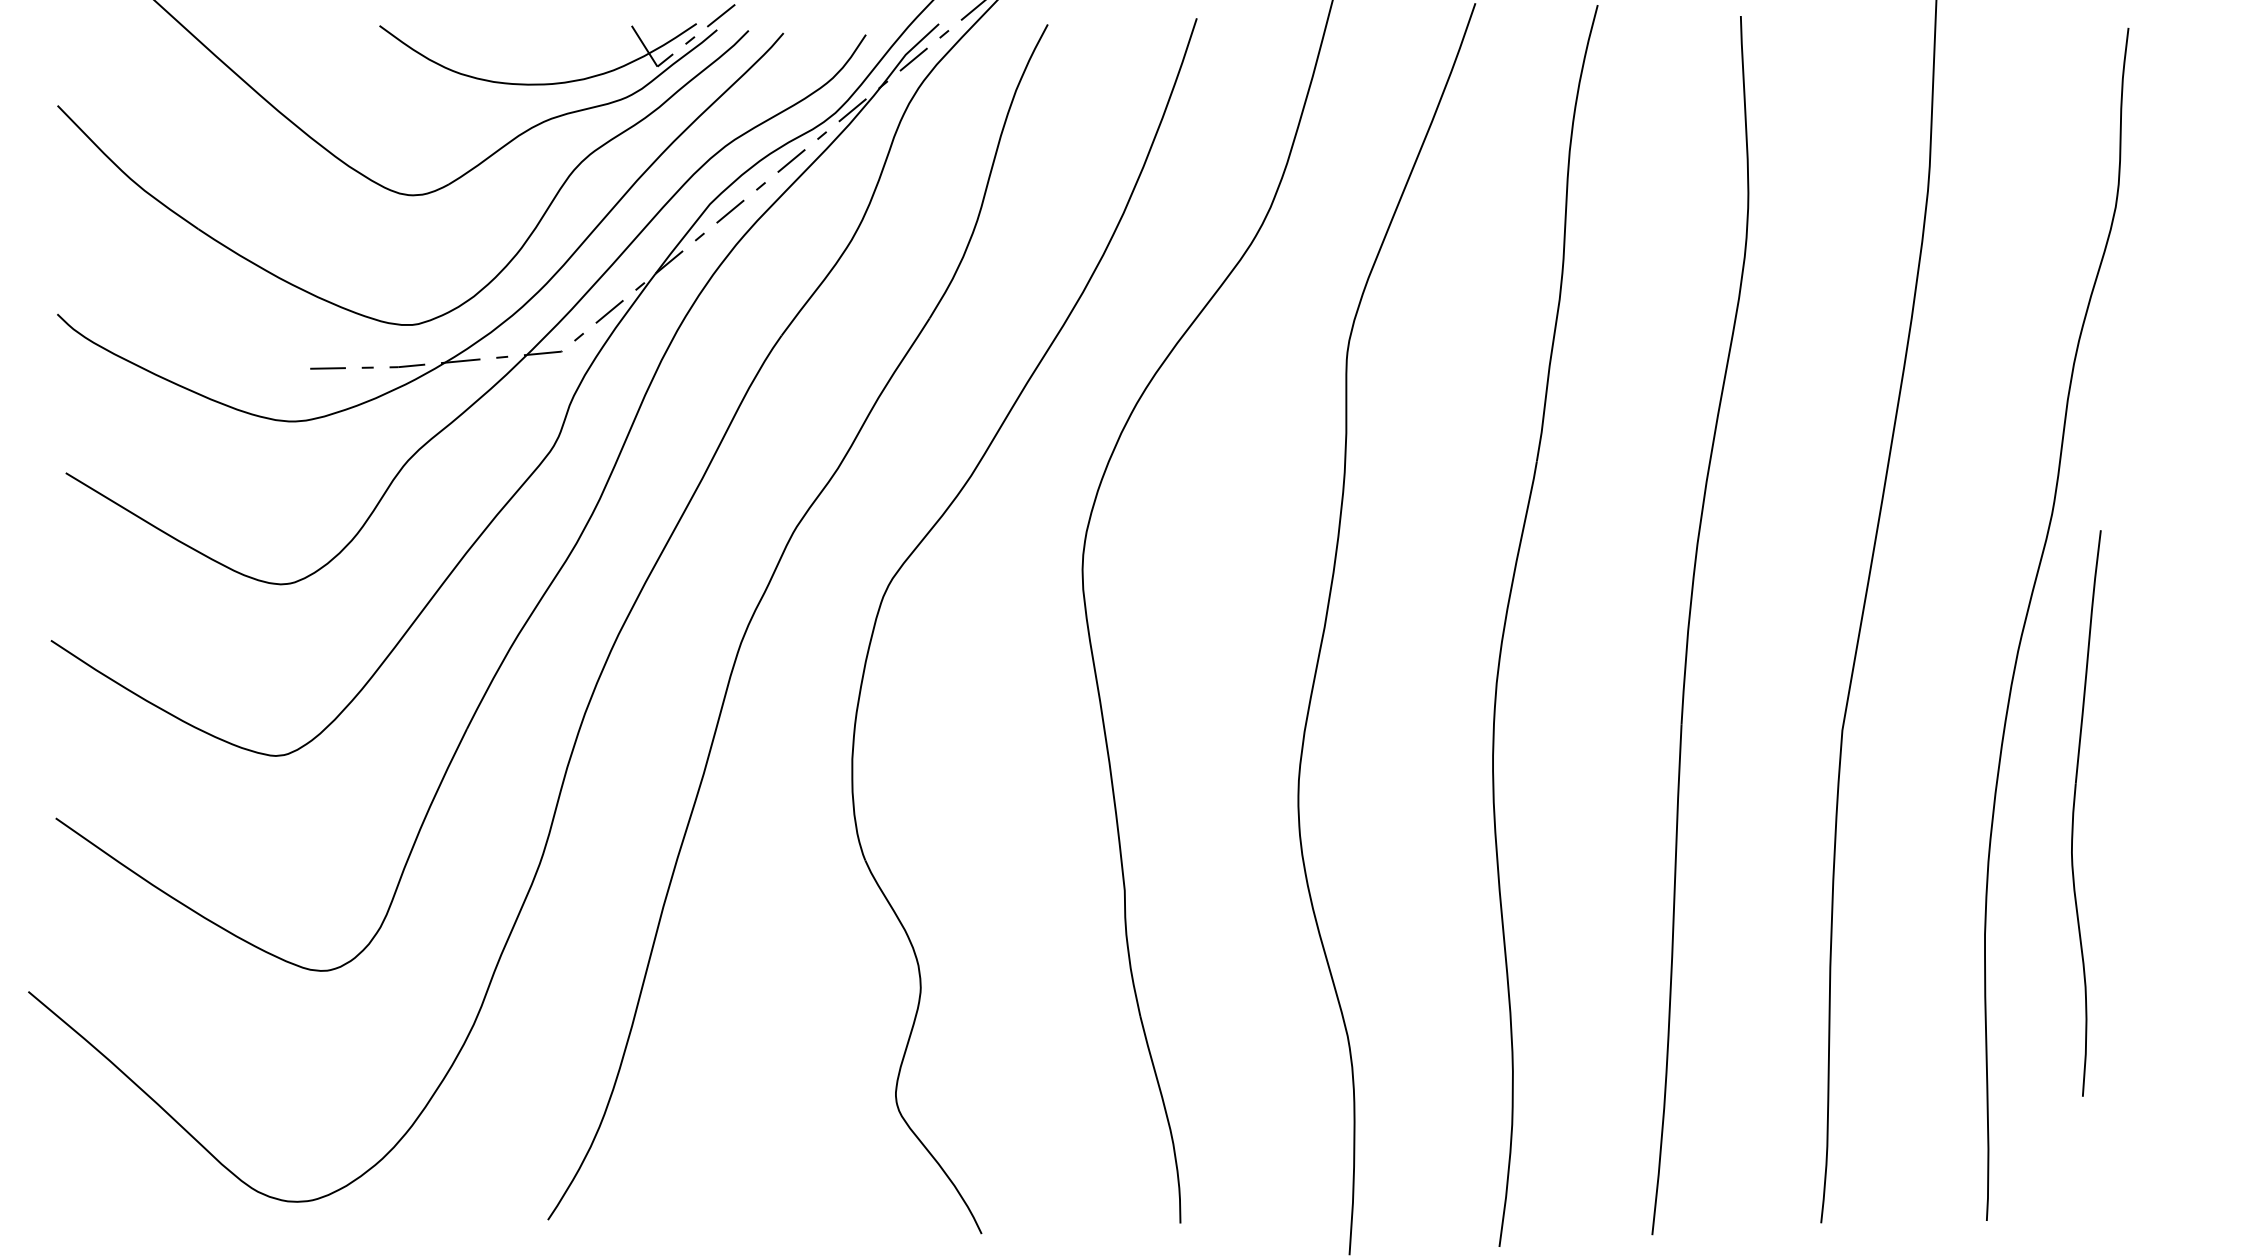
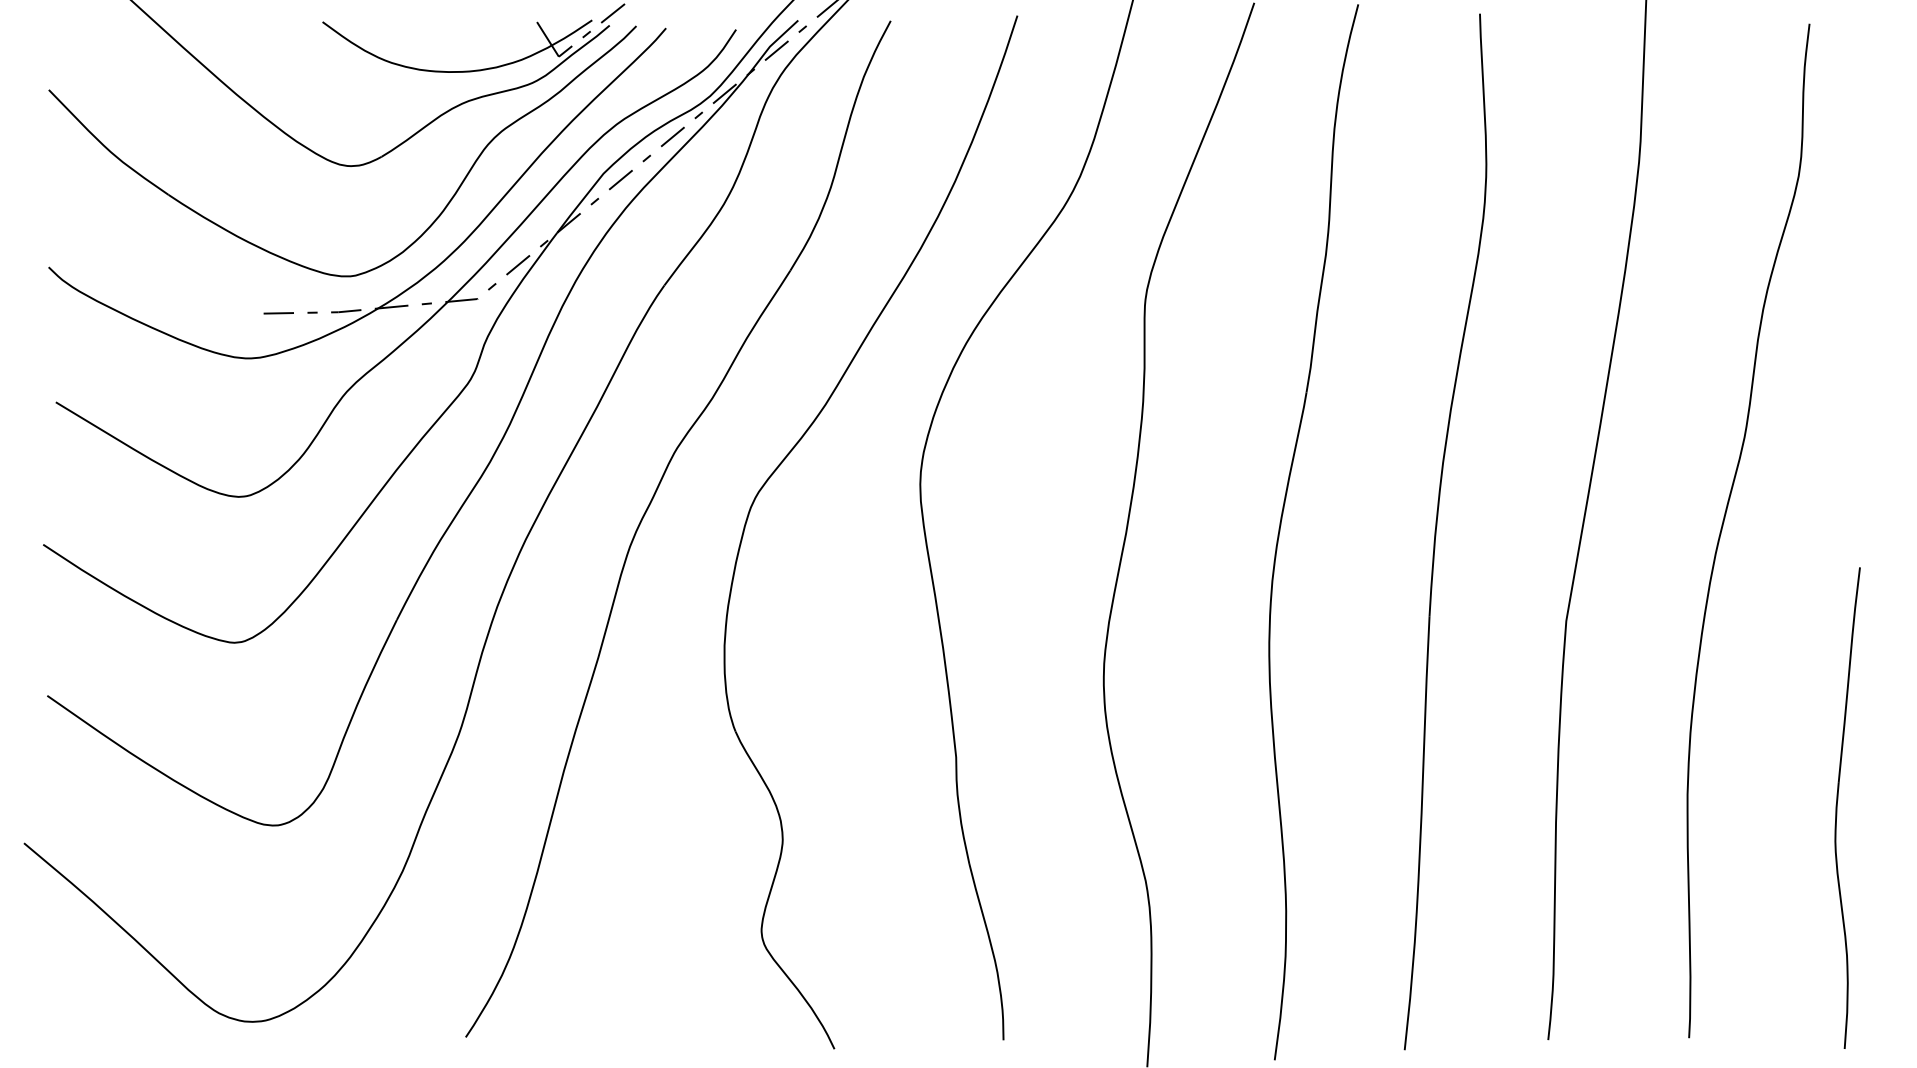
part: (2074, 813) -> (1837, 808), moved

